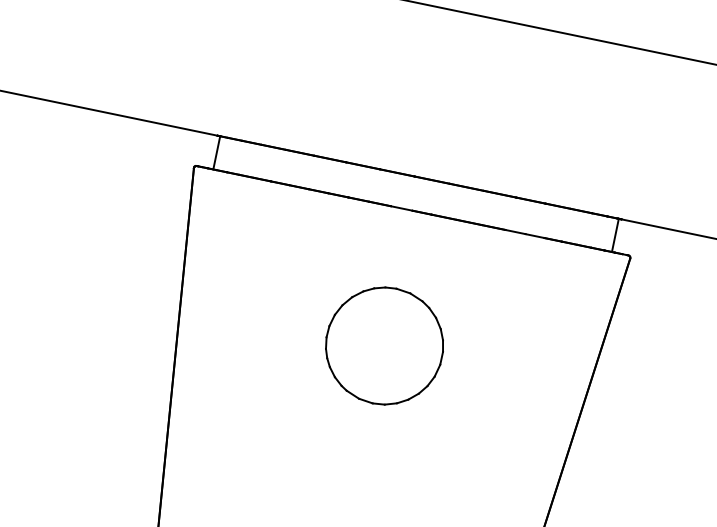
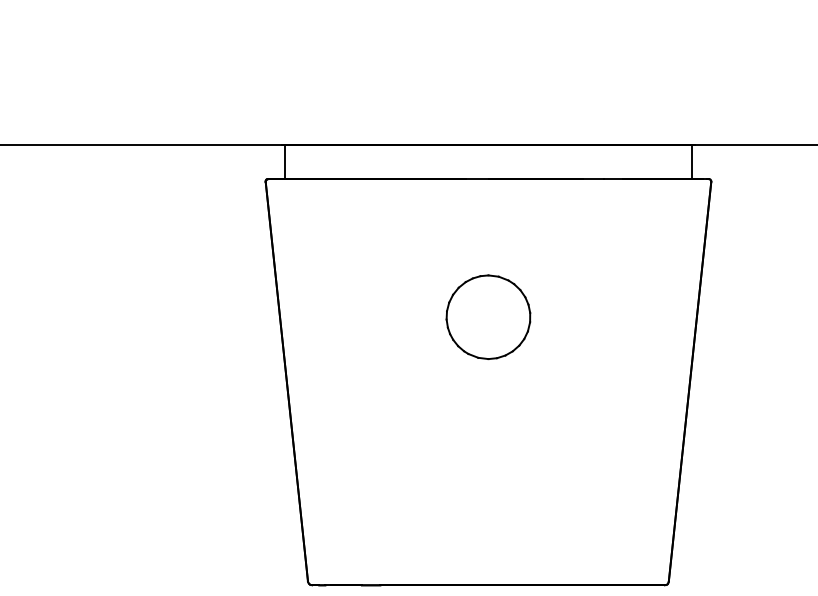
part: (384, 345) -> (488, 316), size x0.71

